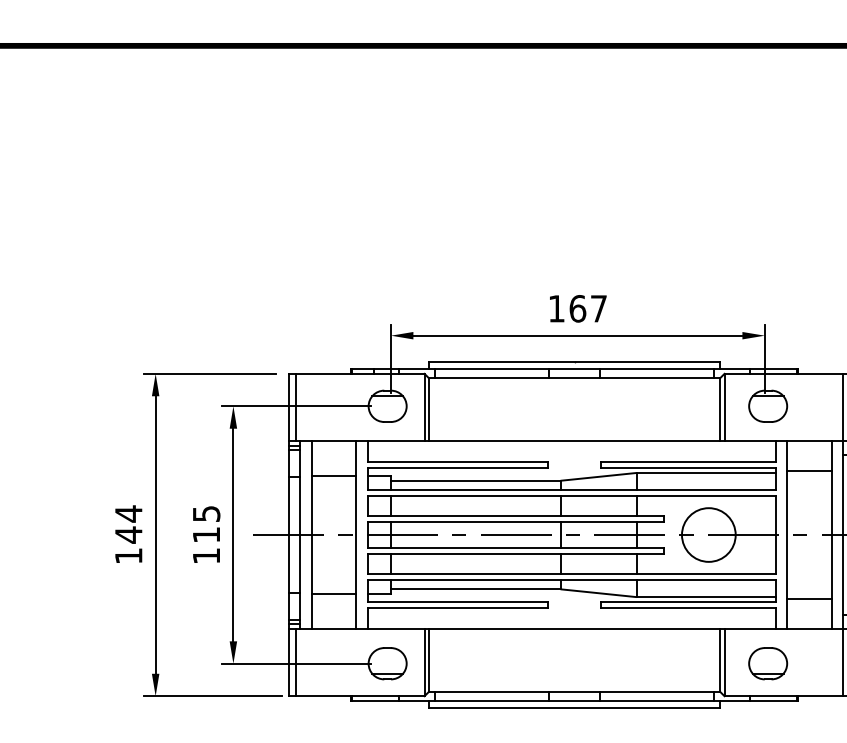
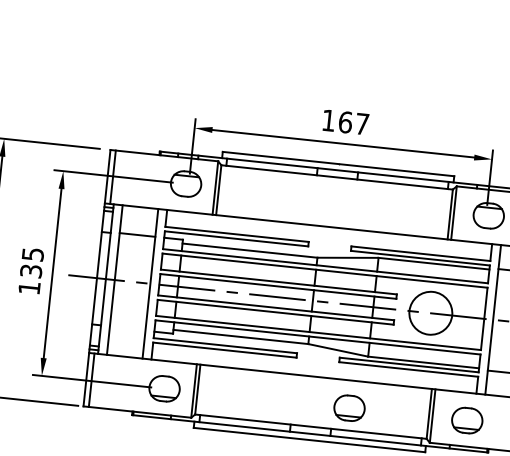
text: (206, 534) -> (31, 270), 115 -> 135
line: (333, 594) -> (127, 329), removed
part: (620, 663) -> (349, 408), added

